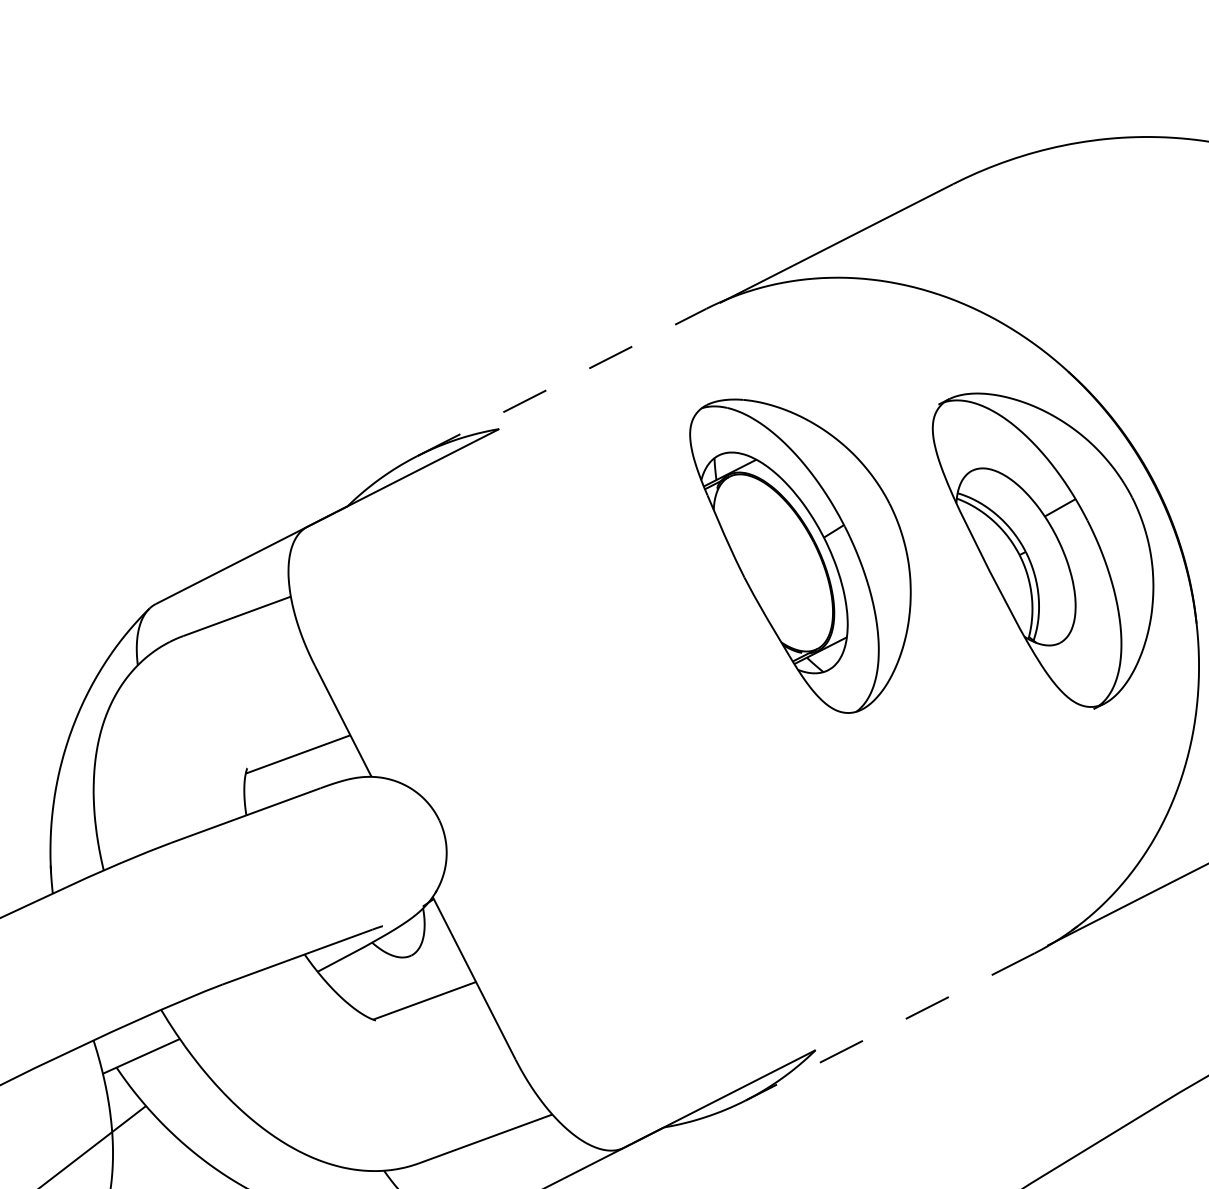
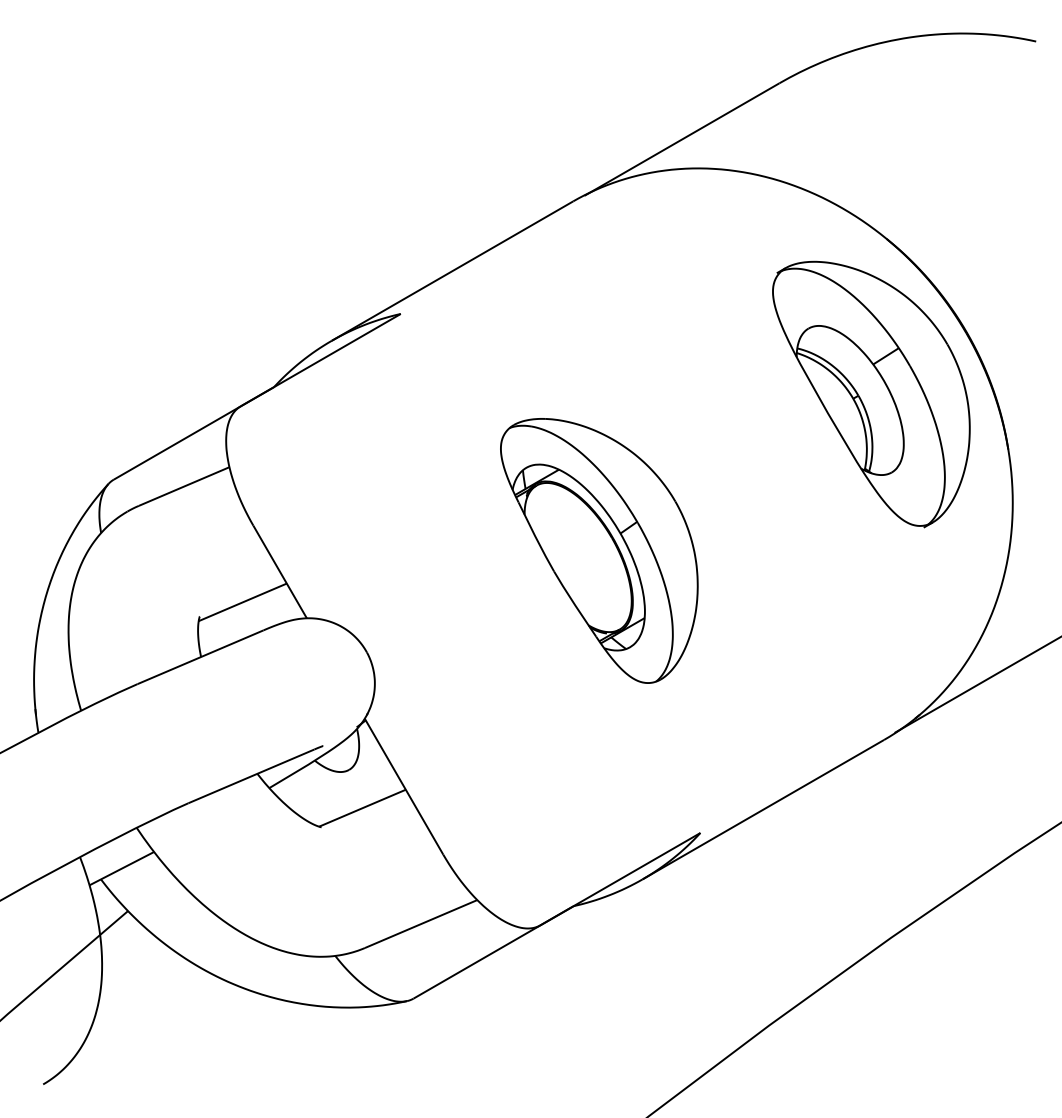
line: (561, 381) -> (452, 270), dashed -> solid
part: (798, 556) -> (599, 550), moved
line: (890, 1026) -> (763, 809), dashed -> solid

